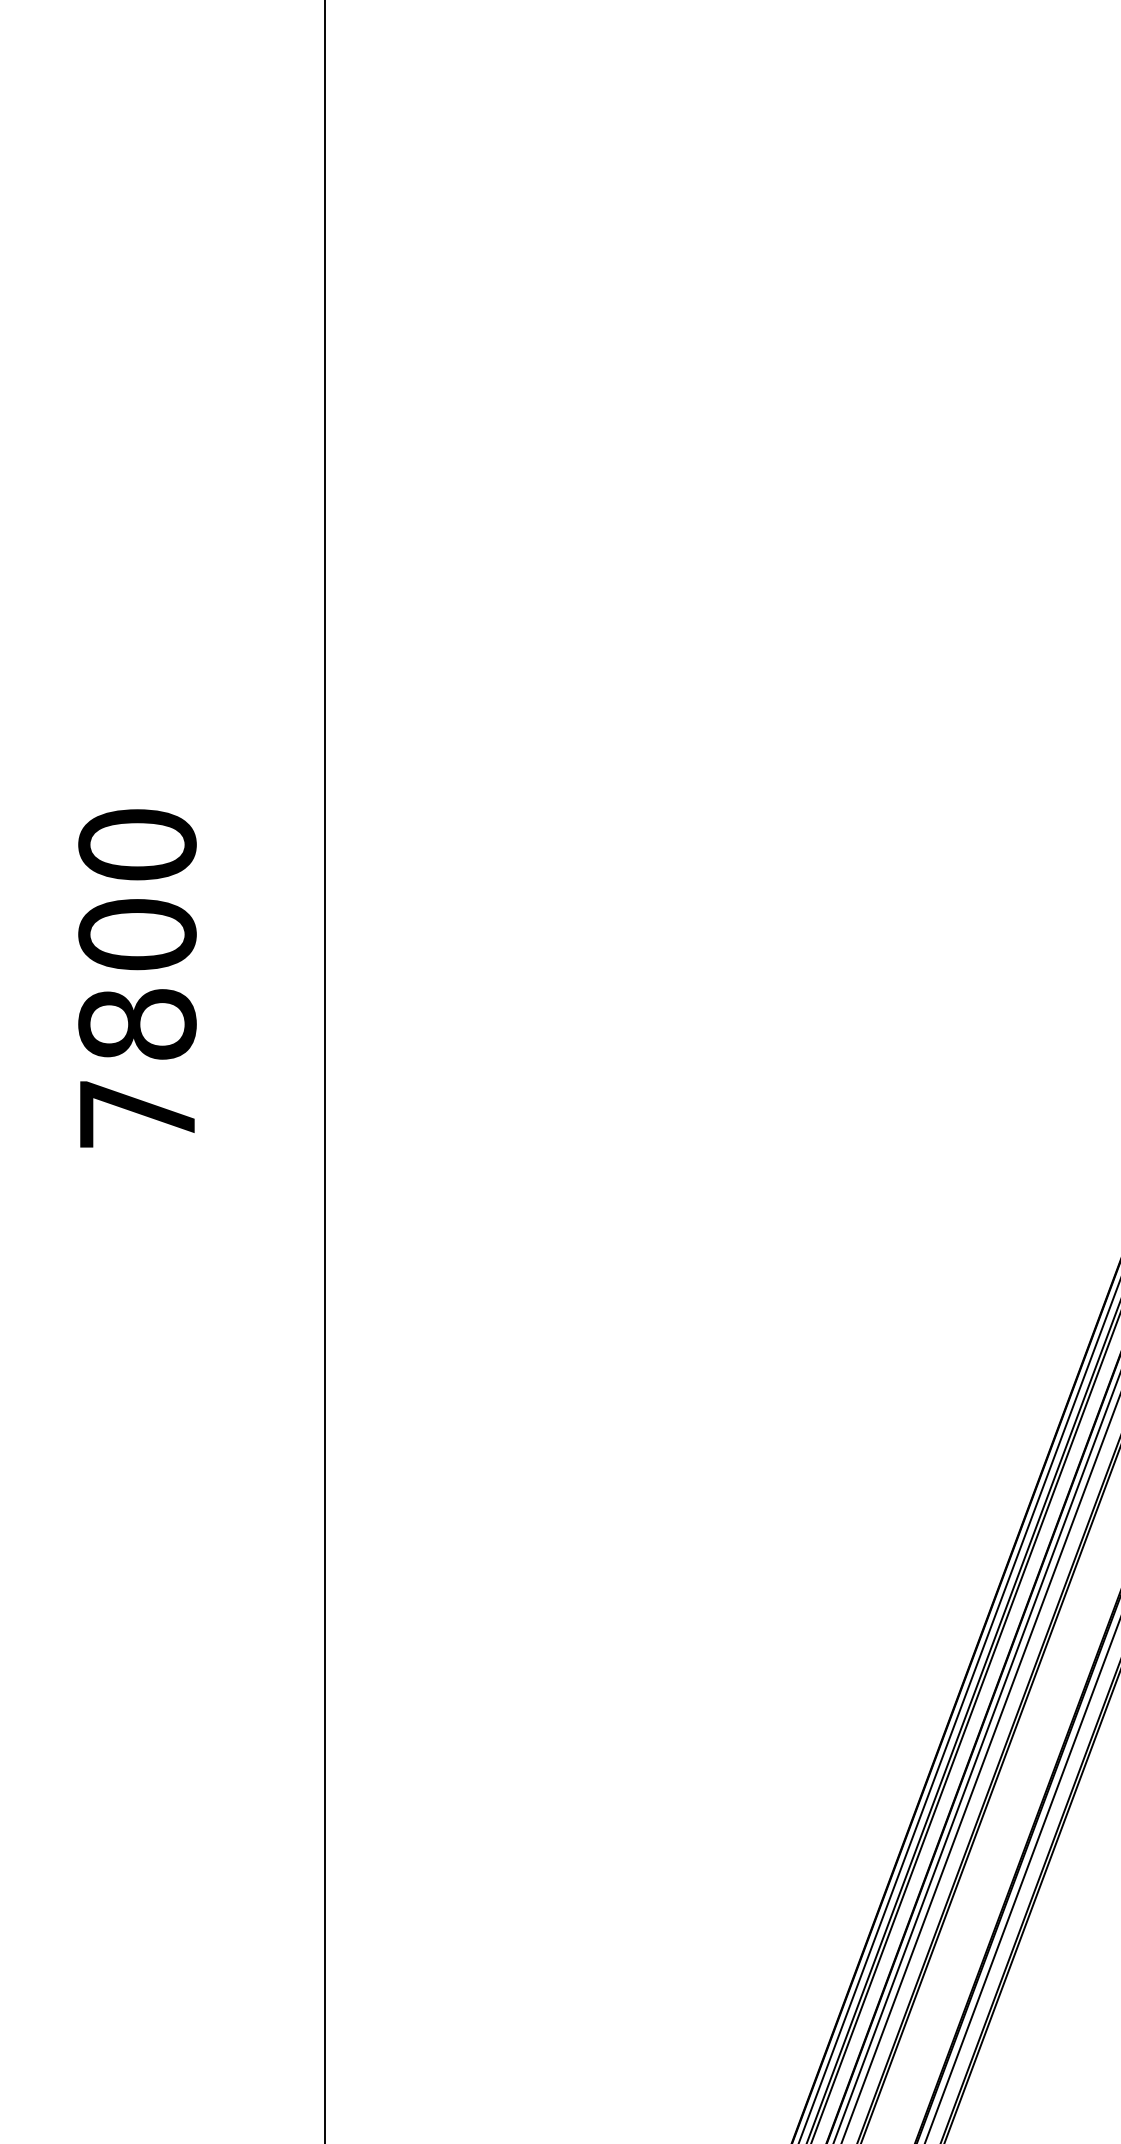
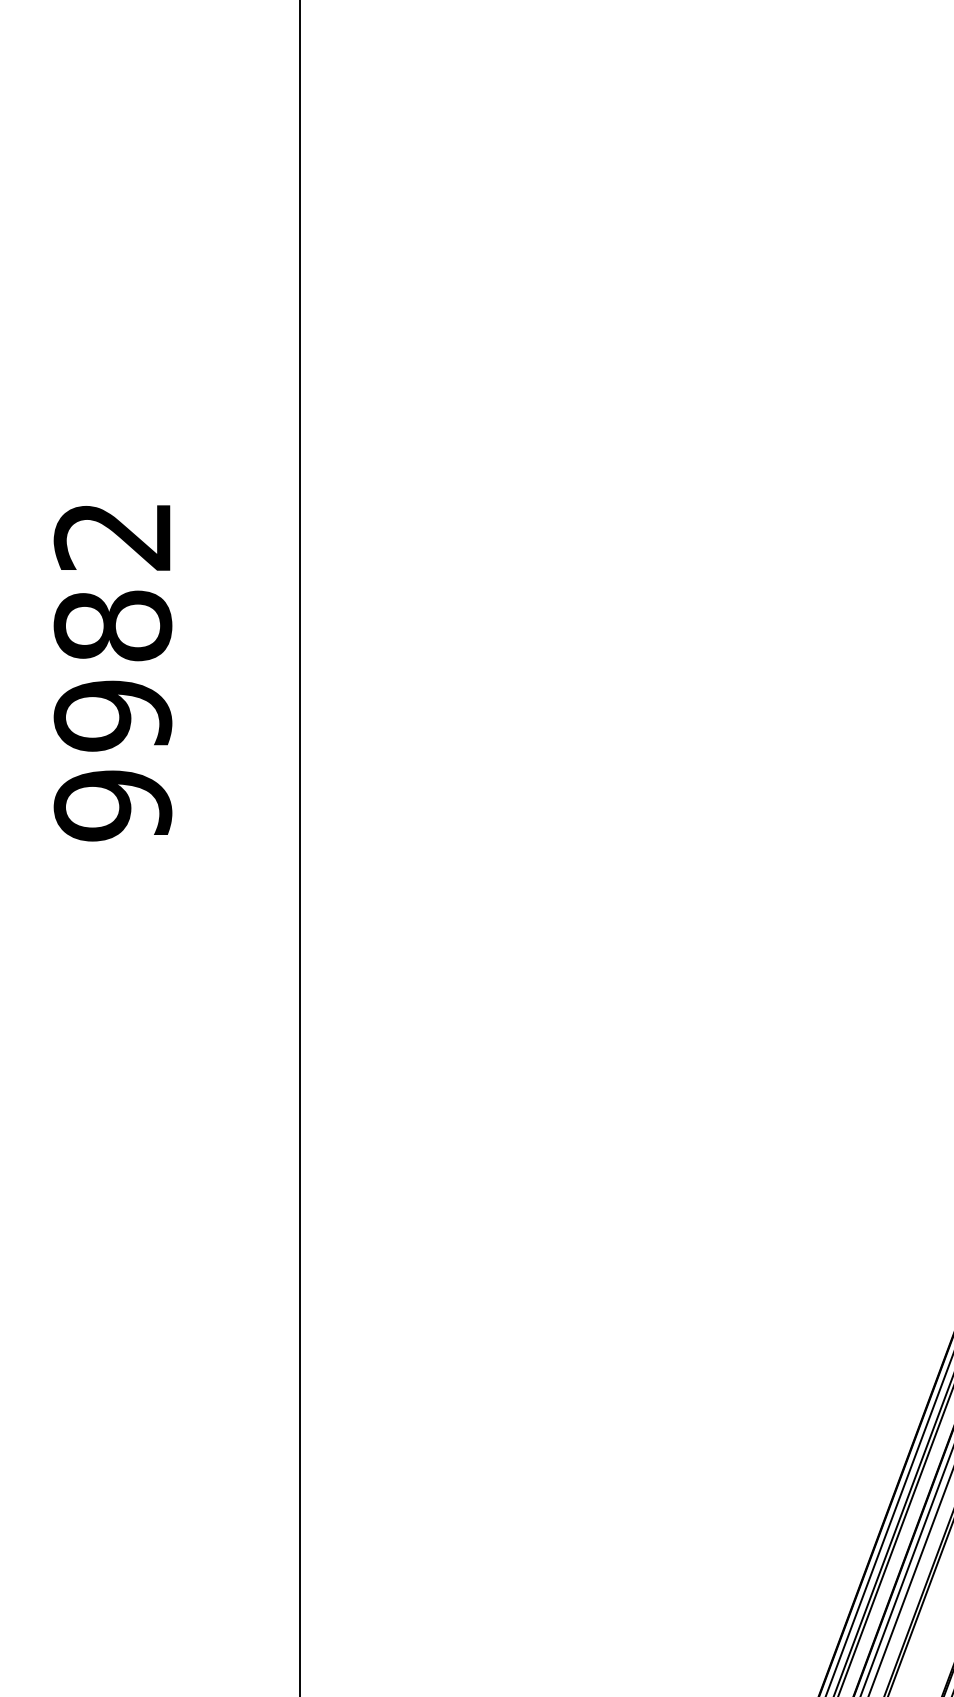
text: (137, 979) -> (113, 670), 7800 -> 9982

